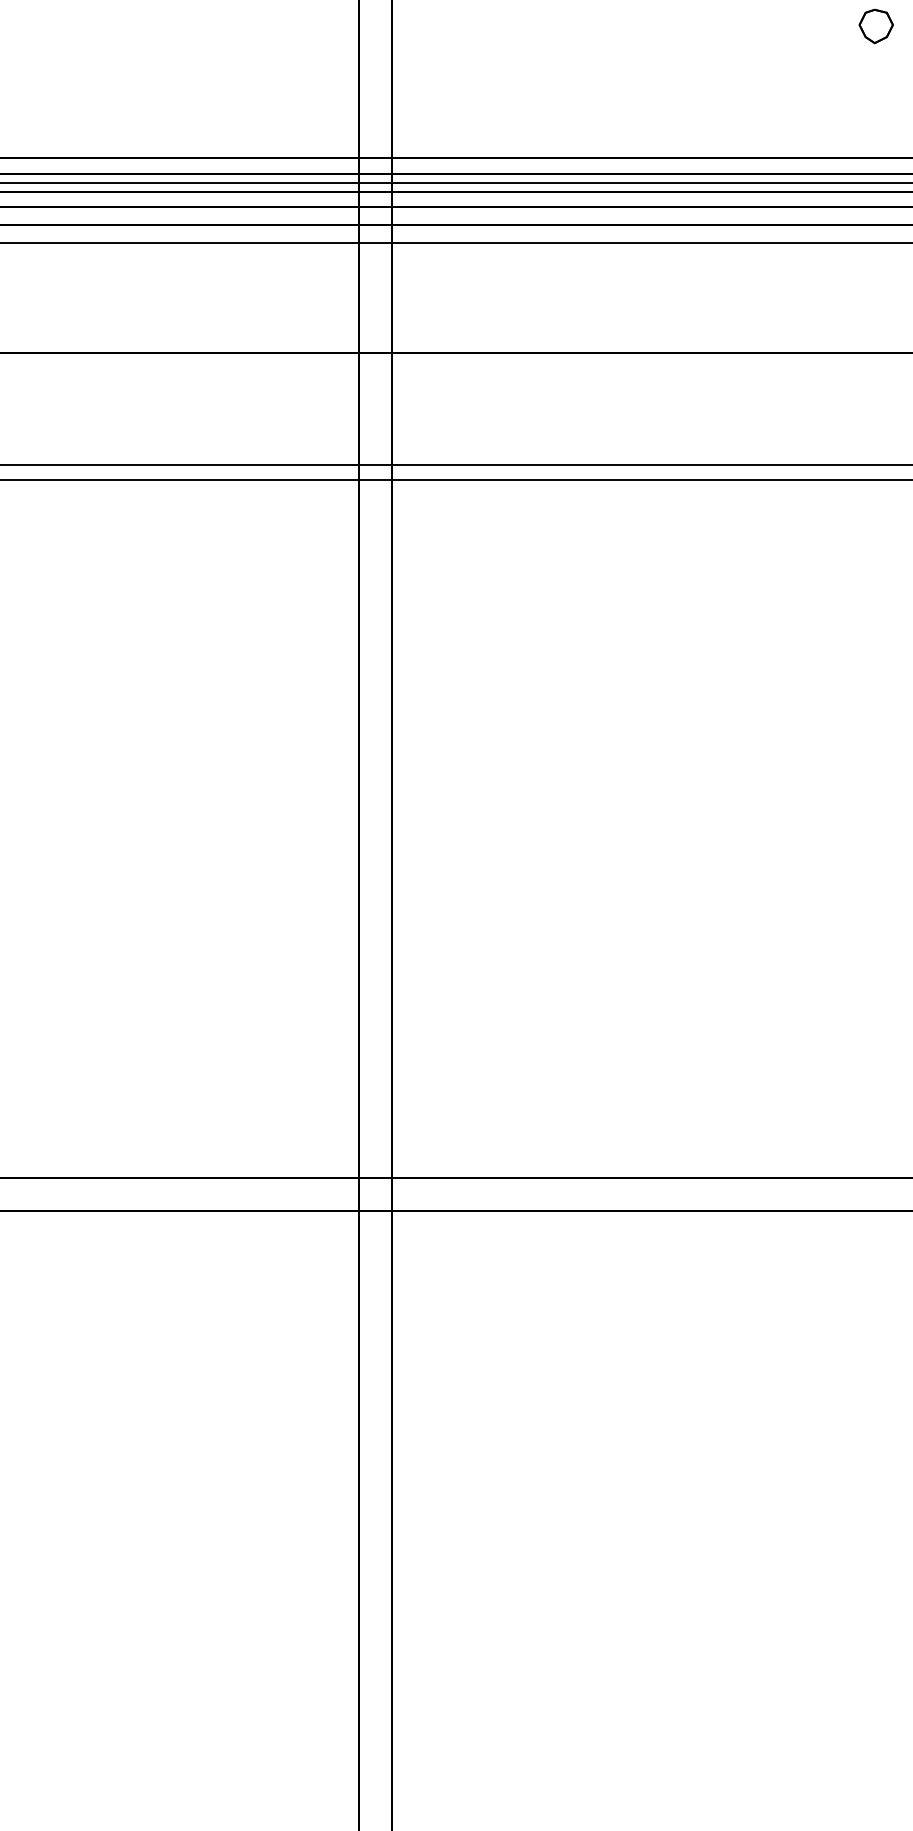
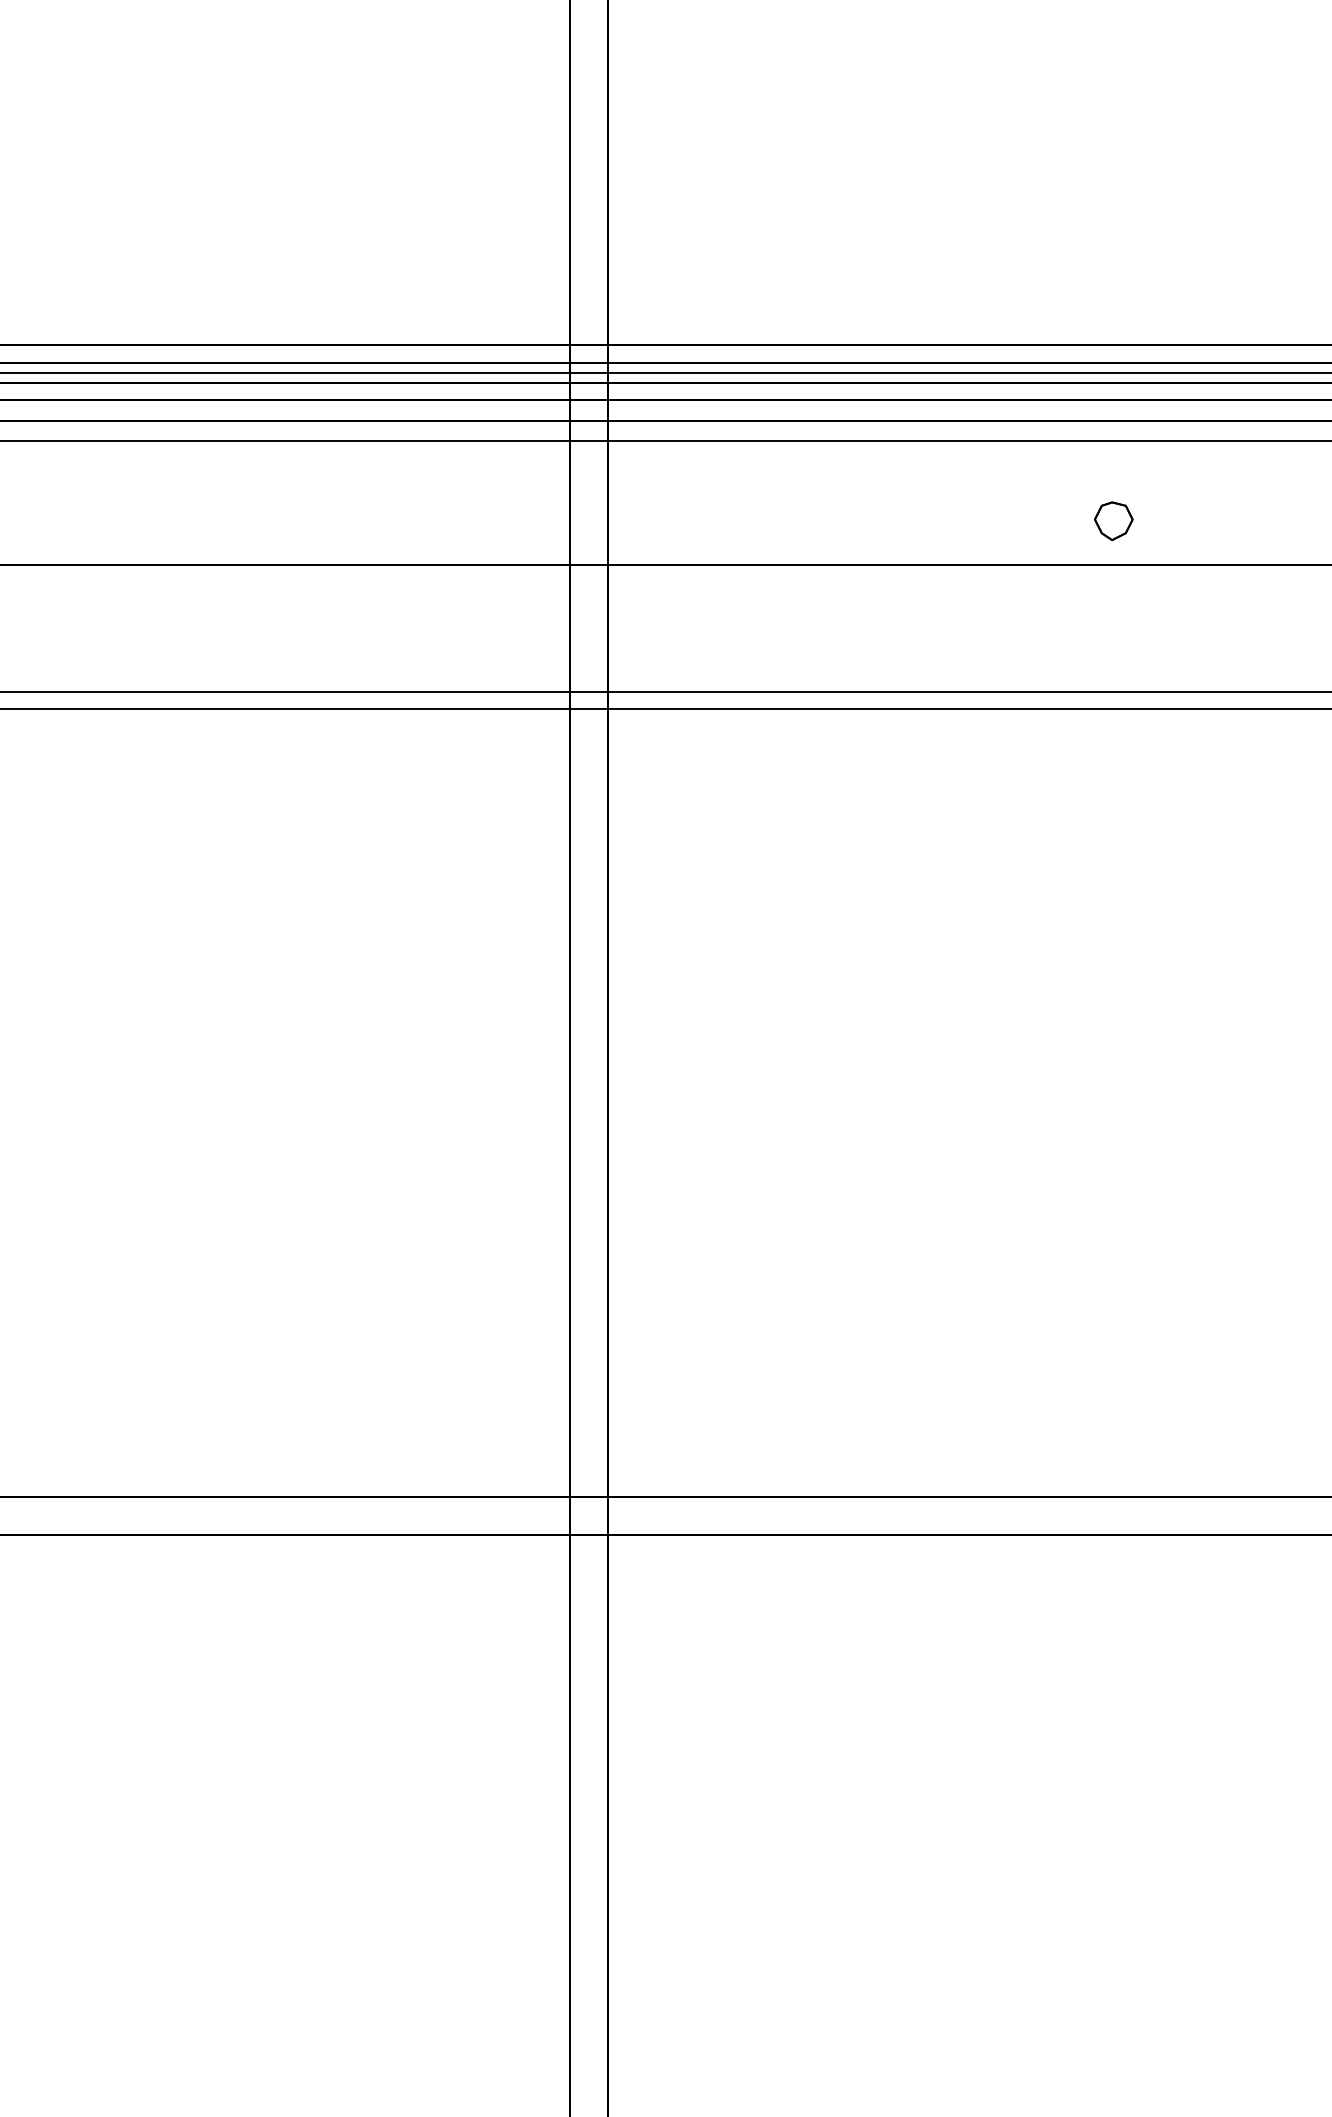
part: (875, 26) -> (1113, 521), moved

